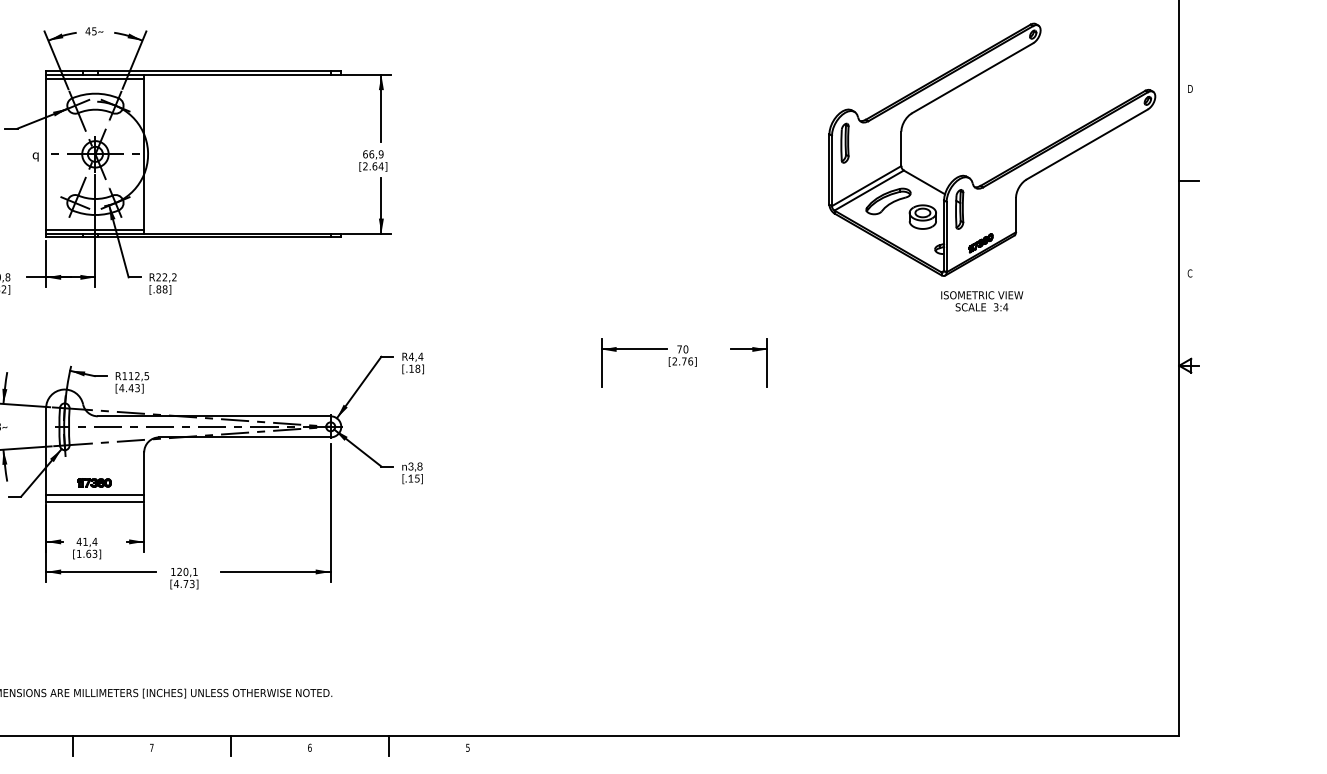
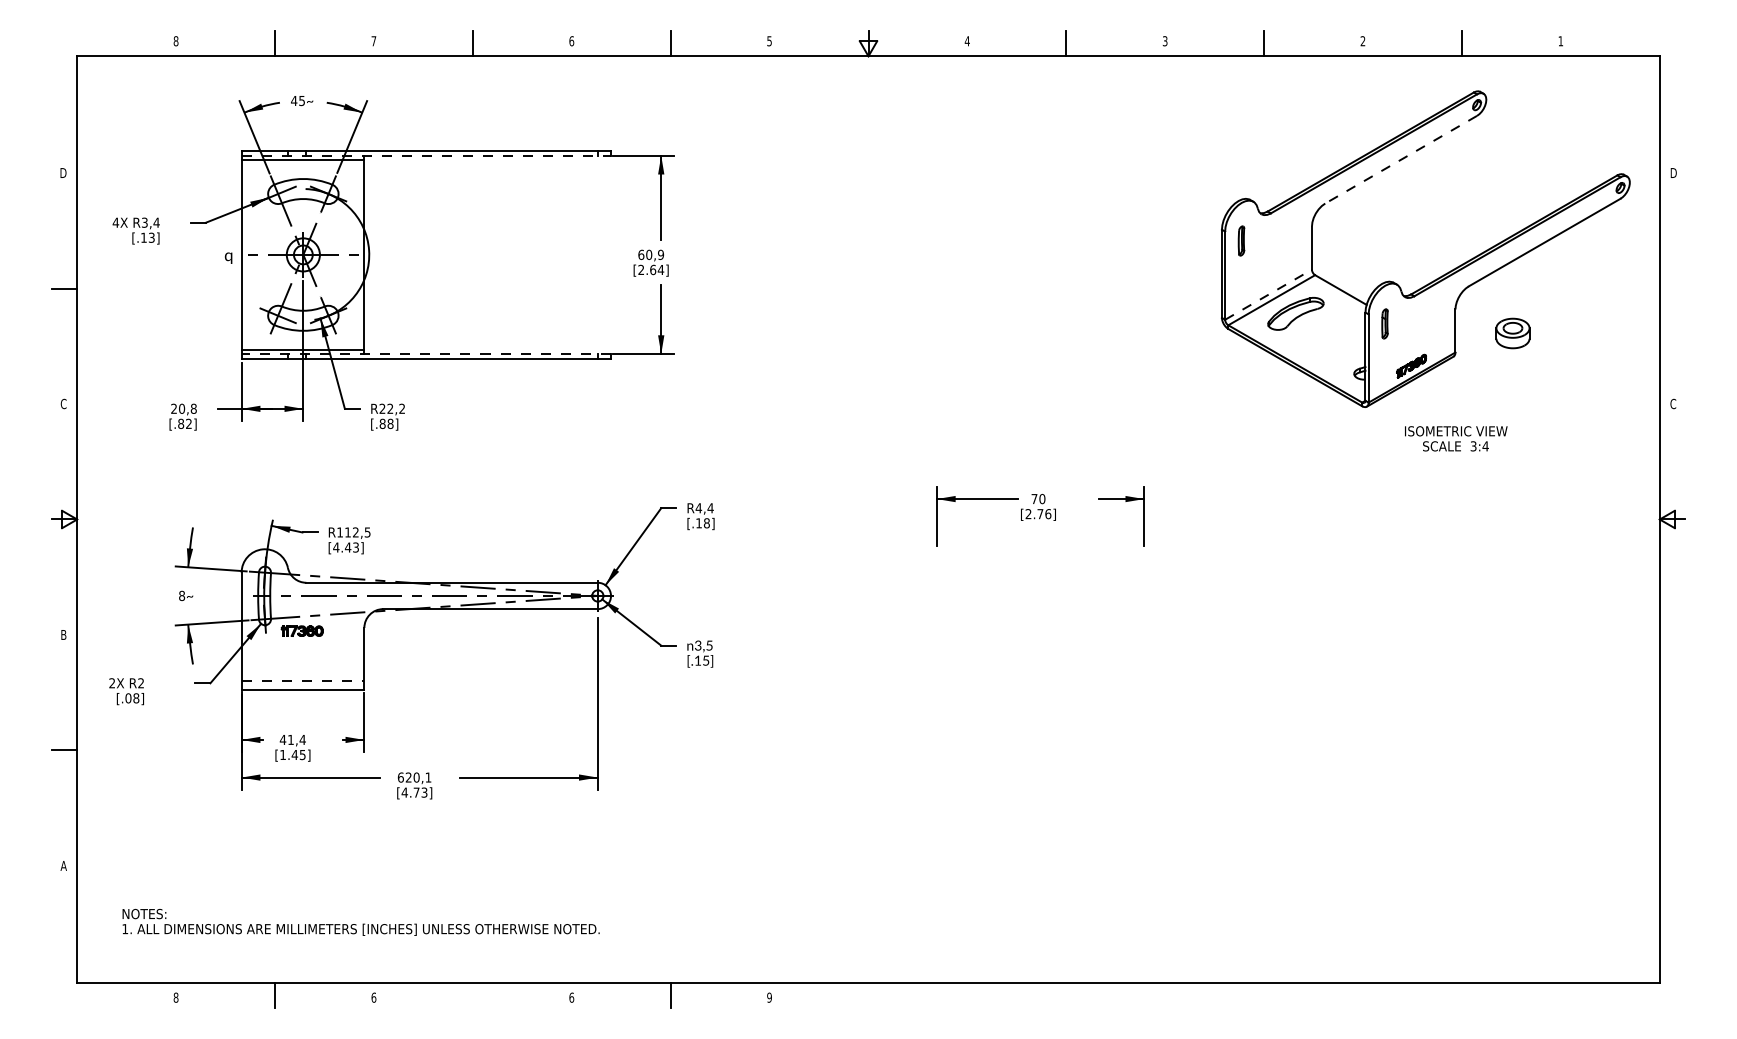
line: (193, 74) -> (426, 155), solid -> dashed
line: (972, 78) -> (1401, 159), solid -> dashed
part: (845, 142) -> (1241, 240), size x0.6
text: (372, 154) -> (649, 254), 66,9 -> 60,9
line: (1188, 181) -> (1671, 288), removed
line: (866, 185) -> (1268, 294), solid -> dashed
part: (959, 209) -> (1384, 323), size x0.6
part: (922, 217) -> (1512, 333), moved
line: (193, 233) -> (426, 354), solid -> dashed
text: (982, 301) -> (1456, 438), moved
text: (419, 466) -> (709, 645), 3,8 -> 3,5
part: (93, 482) -> (301, 630), moved
line: (95, 494) -> (303, 680), solid -> dashed
text: (91, 553) -> (298, 754), [1.63] -> [1.45]
text: (173, 571) -> (400, 777), 120,1 -> 620,1
line: (230, 745) -> (472, 994), removed
text: (151, 747) -> (373, 997), 7 -> 6
text: (467, 747) -> (769, 997), 5 -> 9

